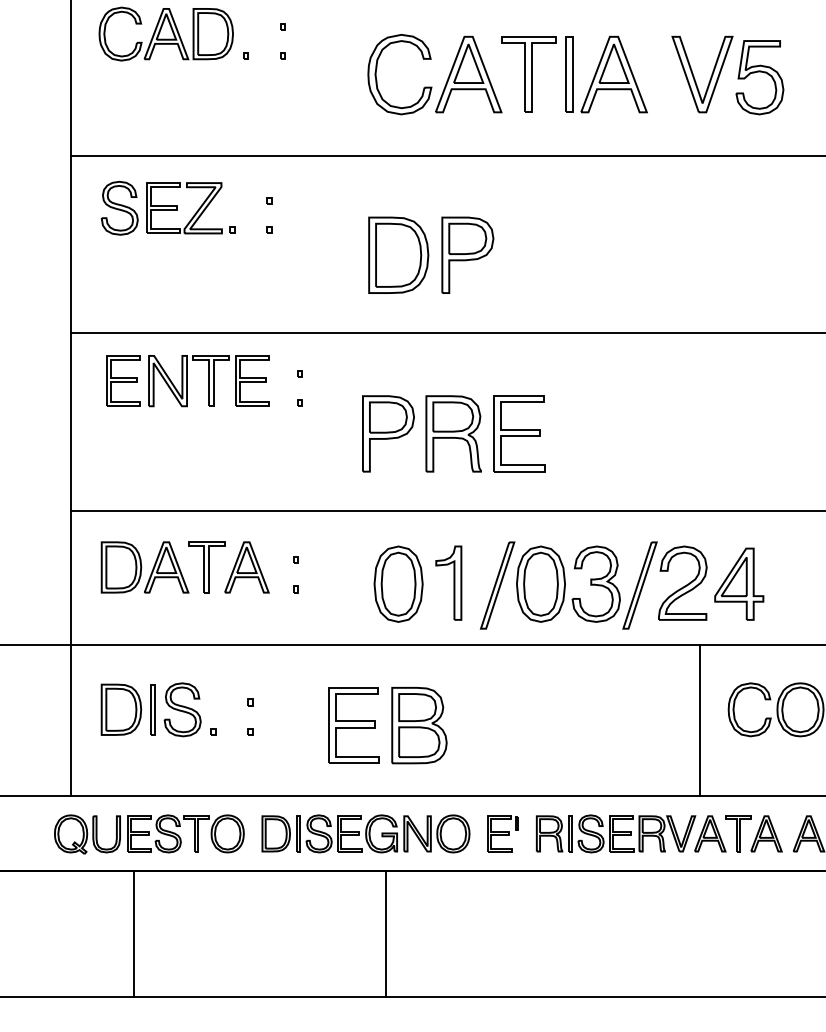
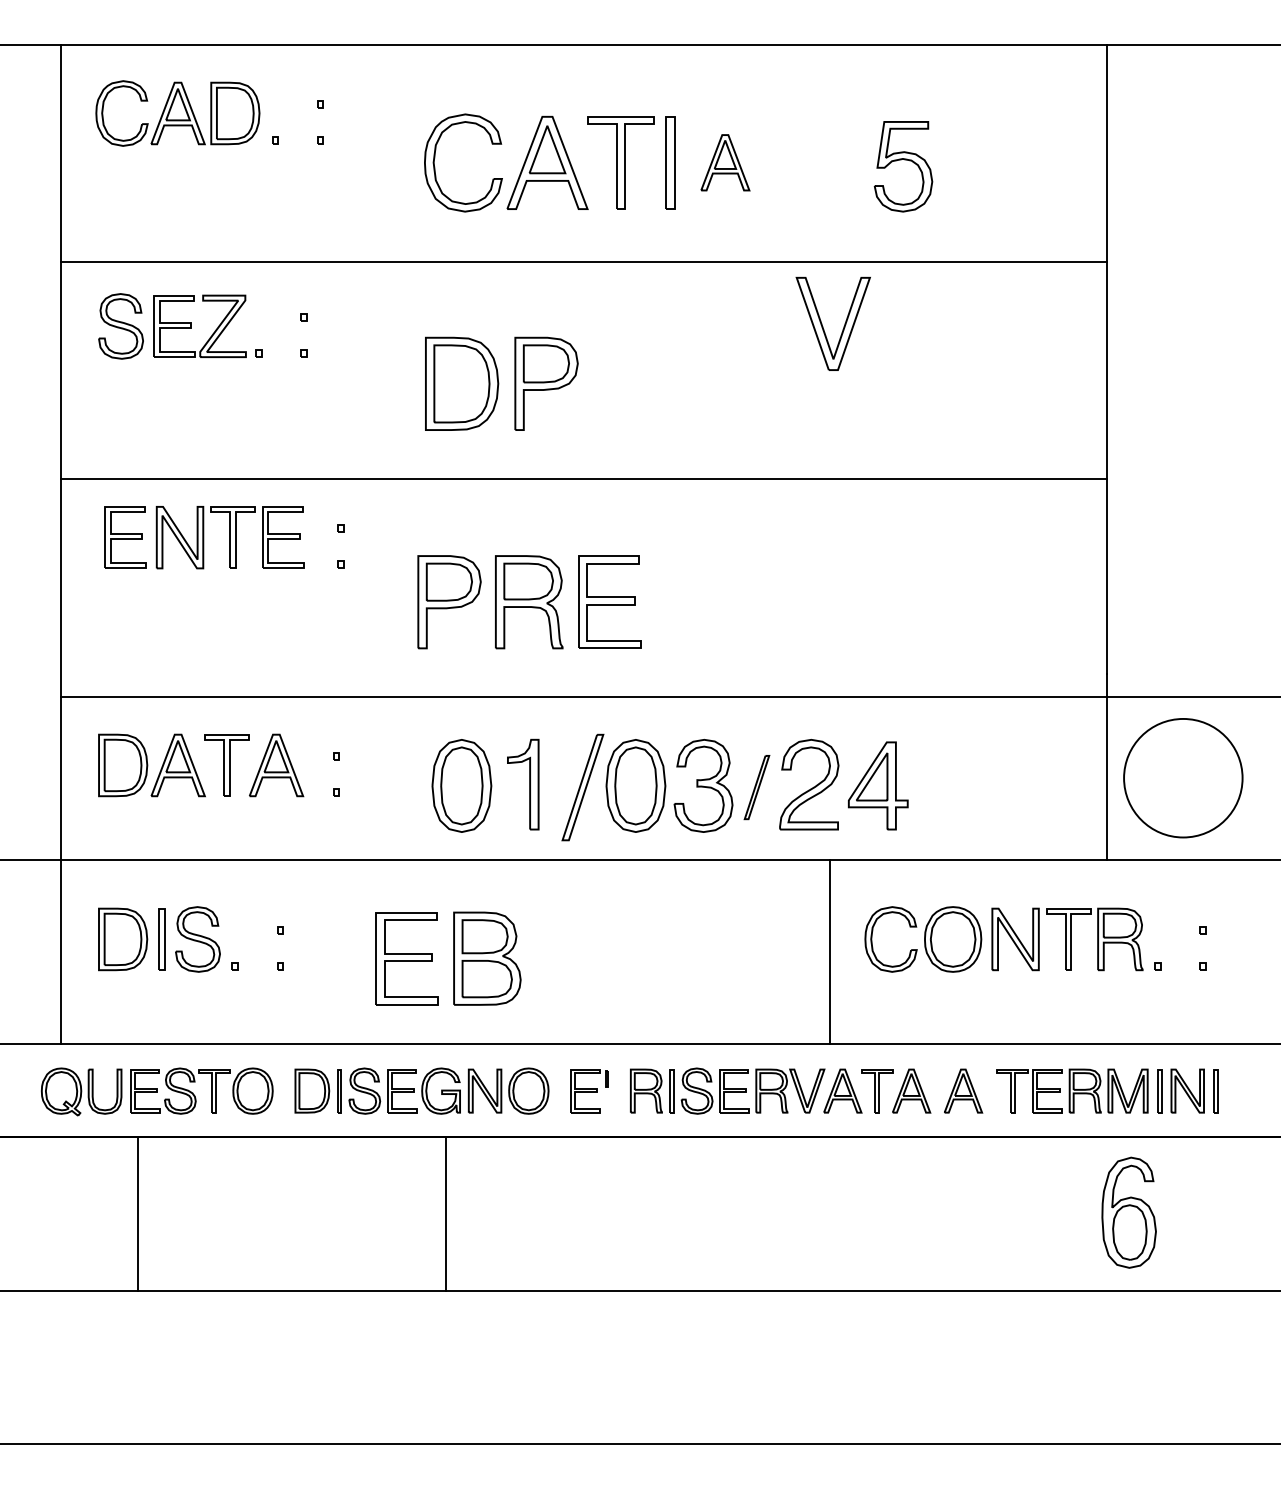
part: (614, 74) -> (725, 162), size x0.6
part: (694, 76) -> (823, 326), moved
part: (639, 585) -> (756, 787), size x0.6

